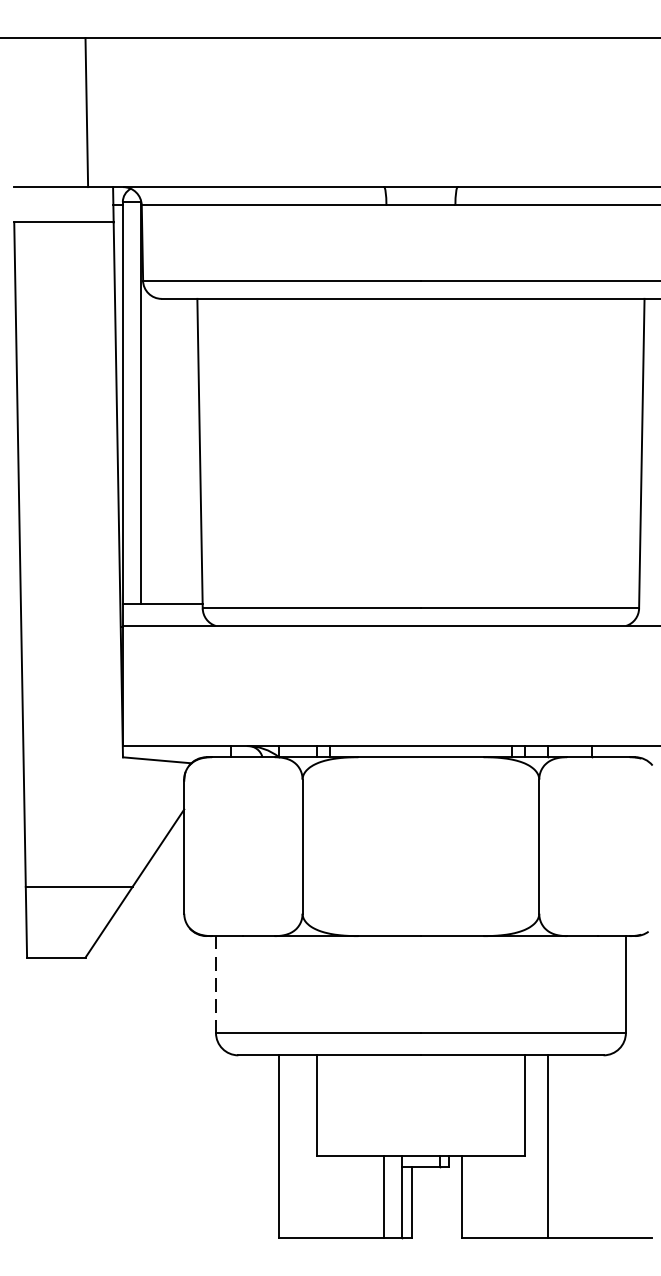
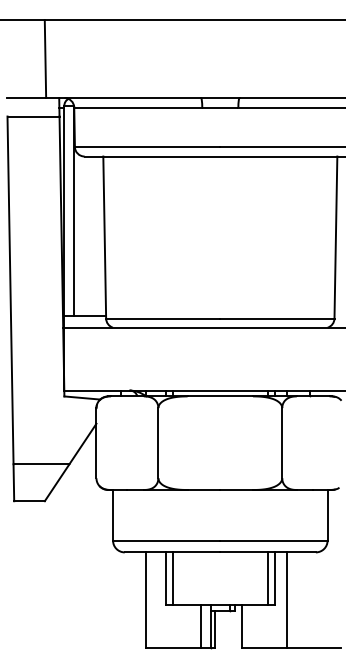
line: (216, 984) -> (113, 515), dashed -> solid
line: (329, 1105) -> (172, 578), added
line: (511, 1105) -> (267, 578), added

